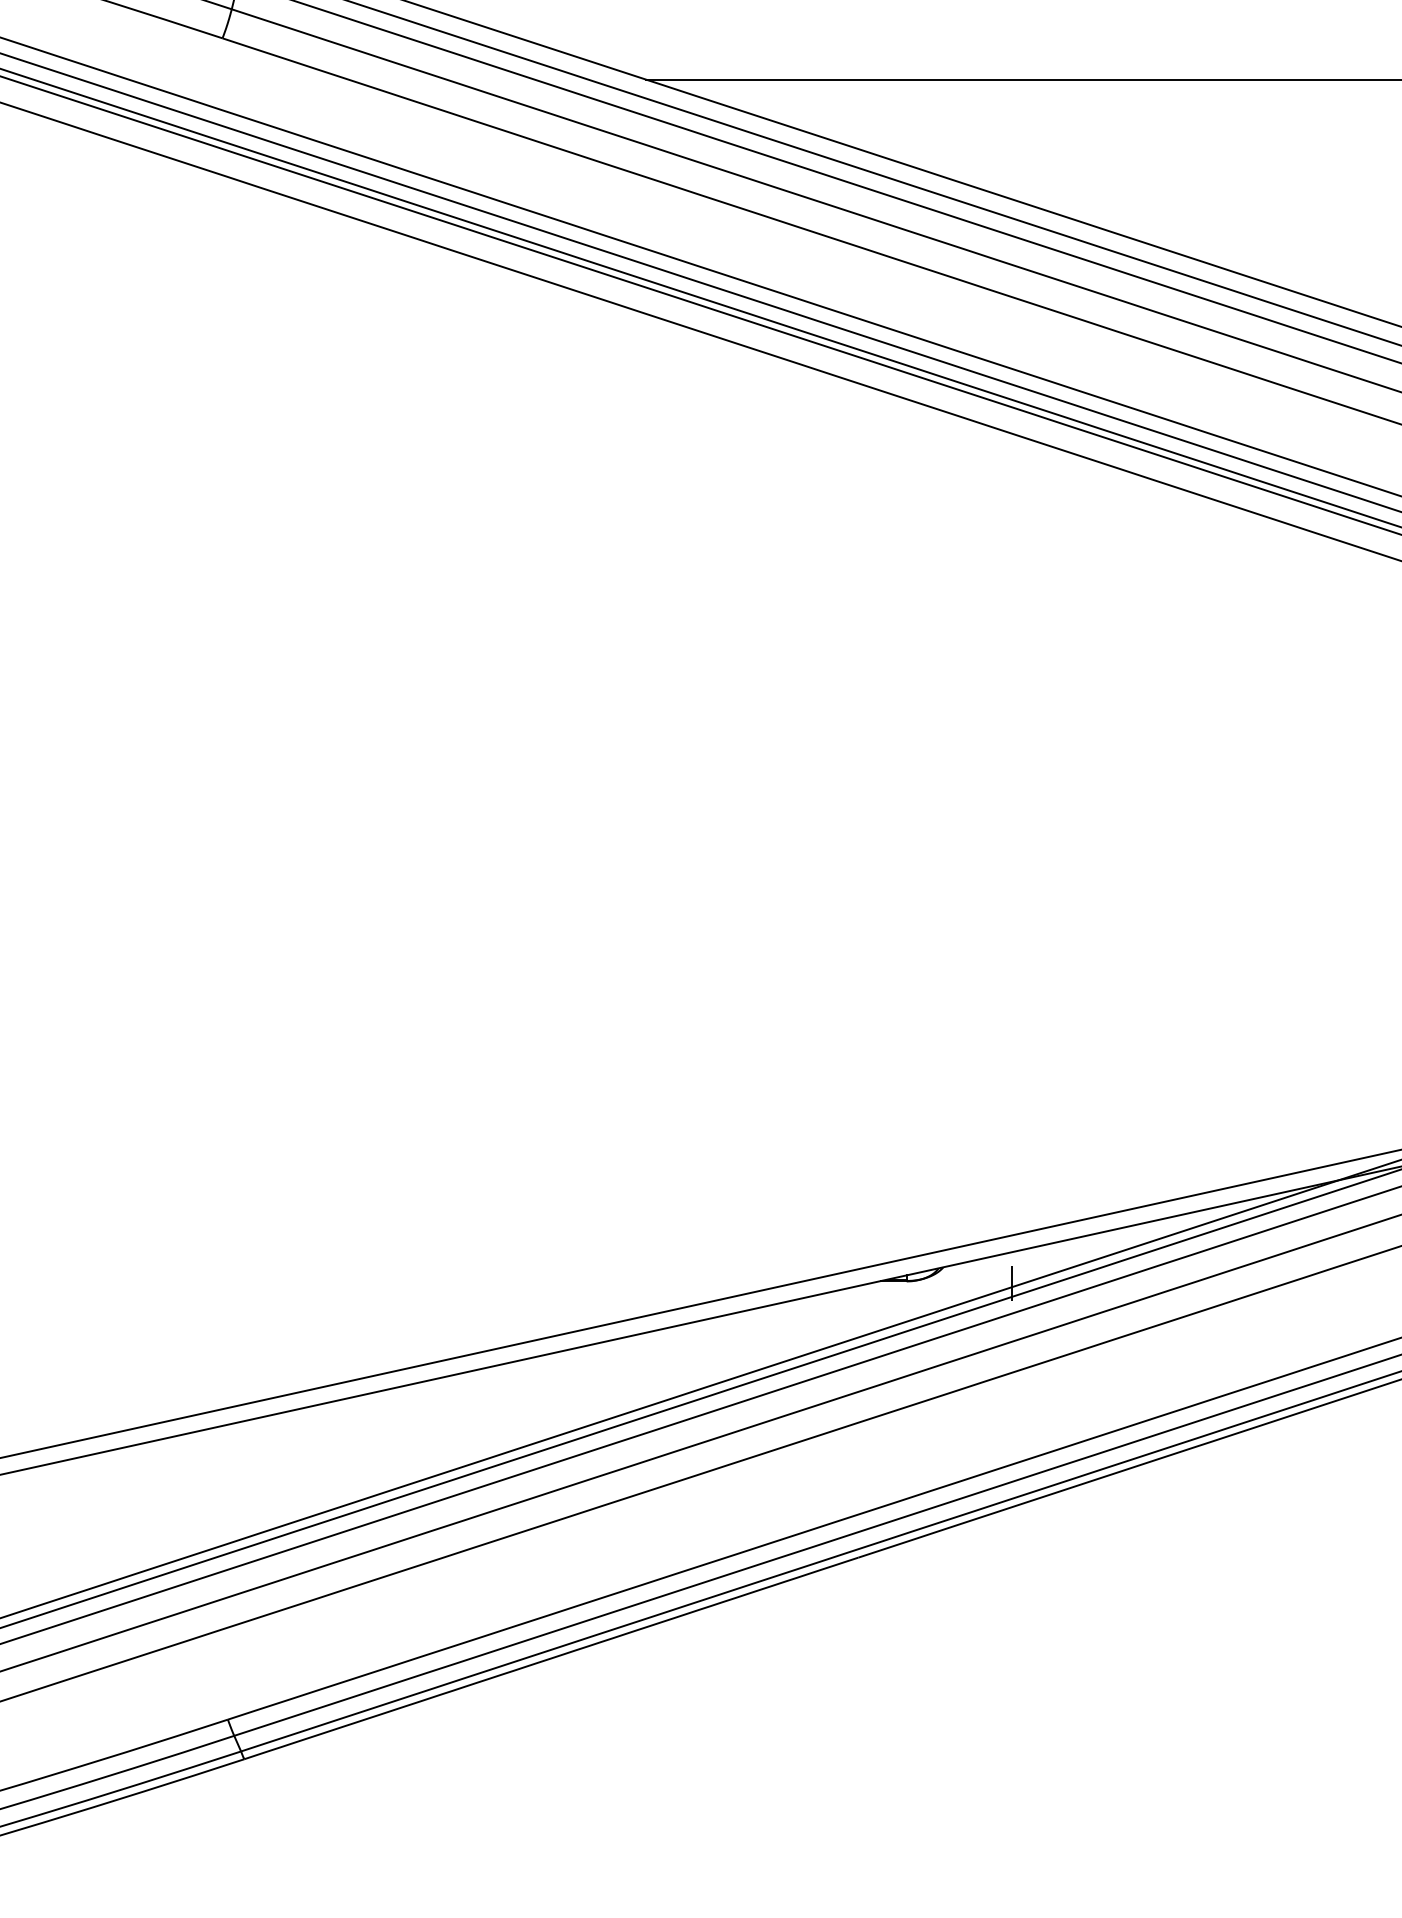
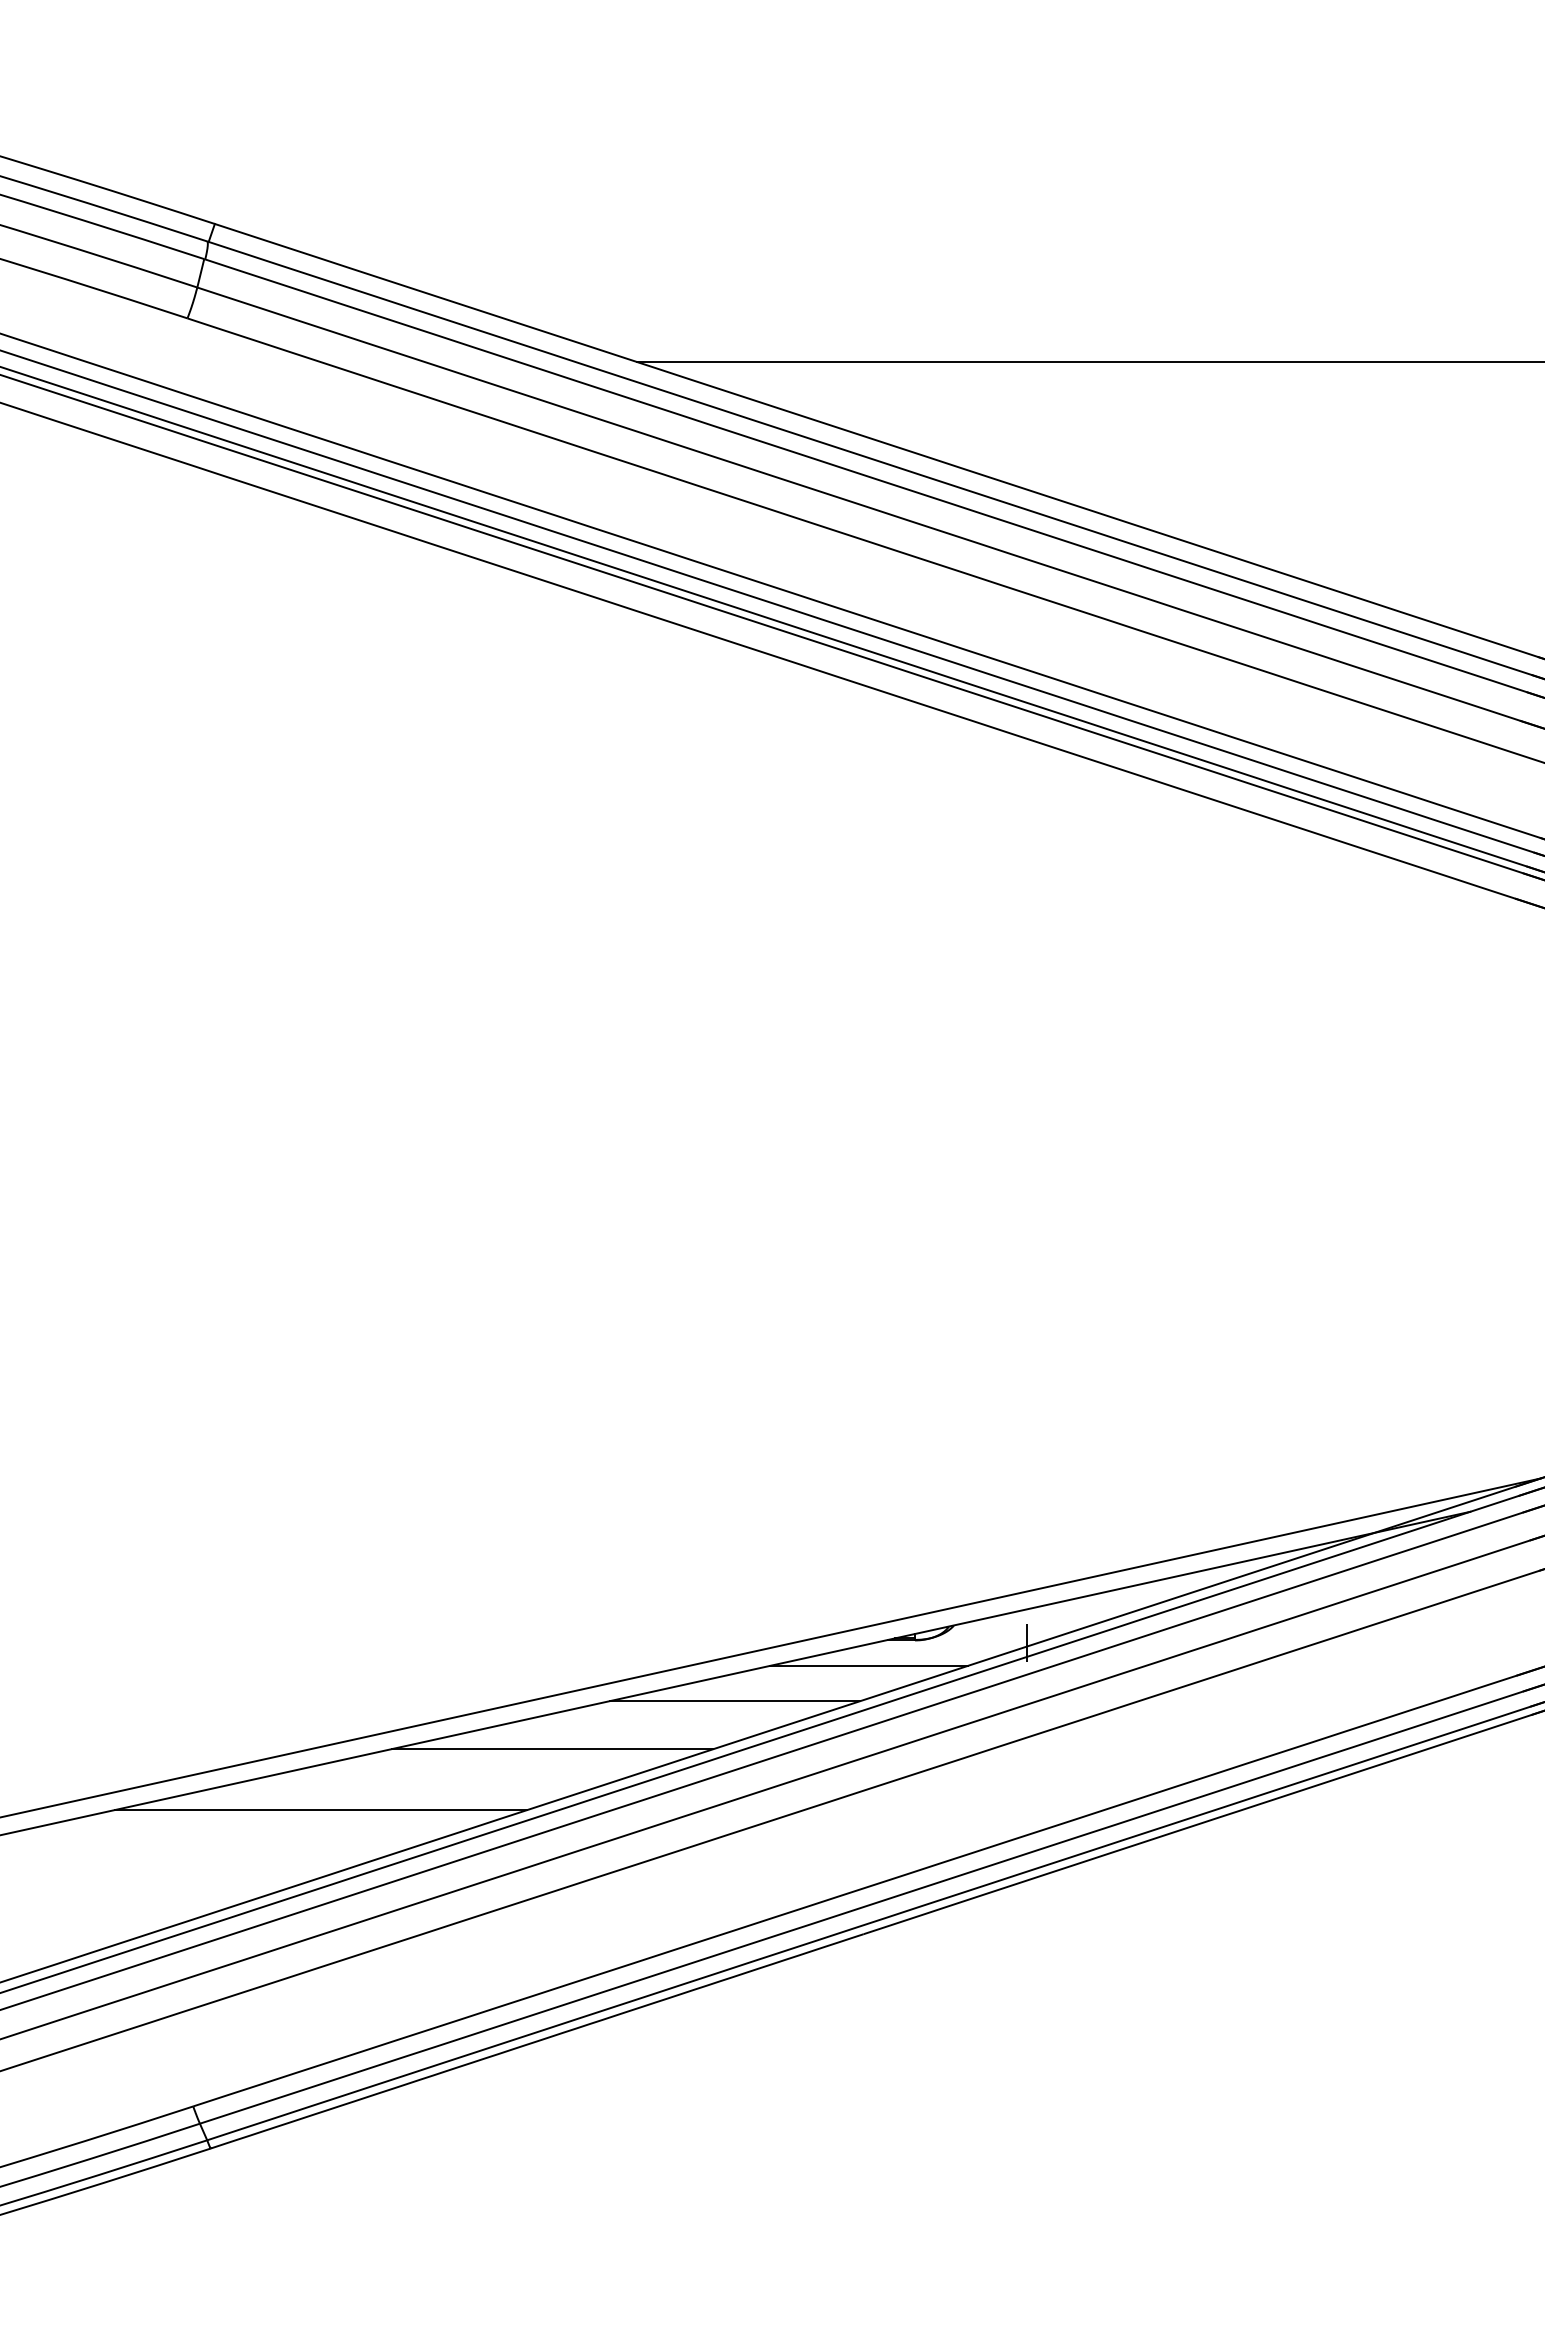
line: (862, 1305) -> (868, 1665), added
line: (736, 1338) -> (734, 1701), added
line: (565, 1383) -> (552, 1749), added
line: (348, 1440) -> (321, 1809), added

